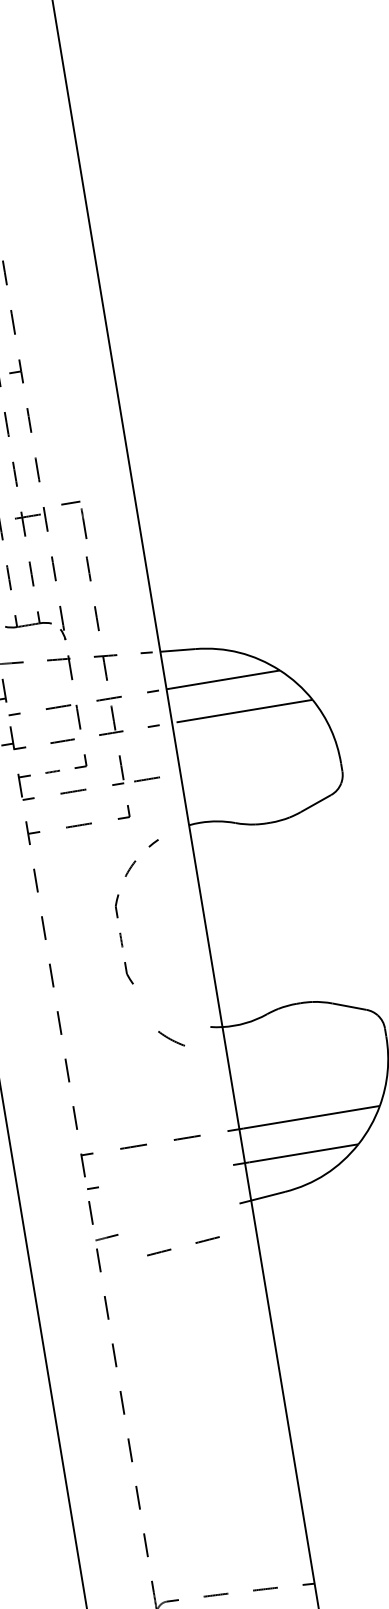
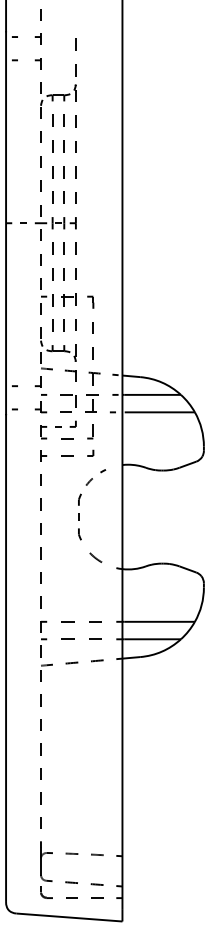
part: (74, 518) -> (90, 301), size x0.62
line: (147, 779) -> (105, 438), removed
line: (170, 1038) -> (95, 557), moved
line: (151, 1176) -> (74, 638), added
part: (171, 1249) -> (78, 662), moved

